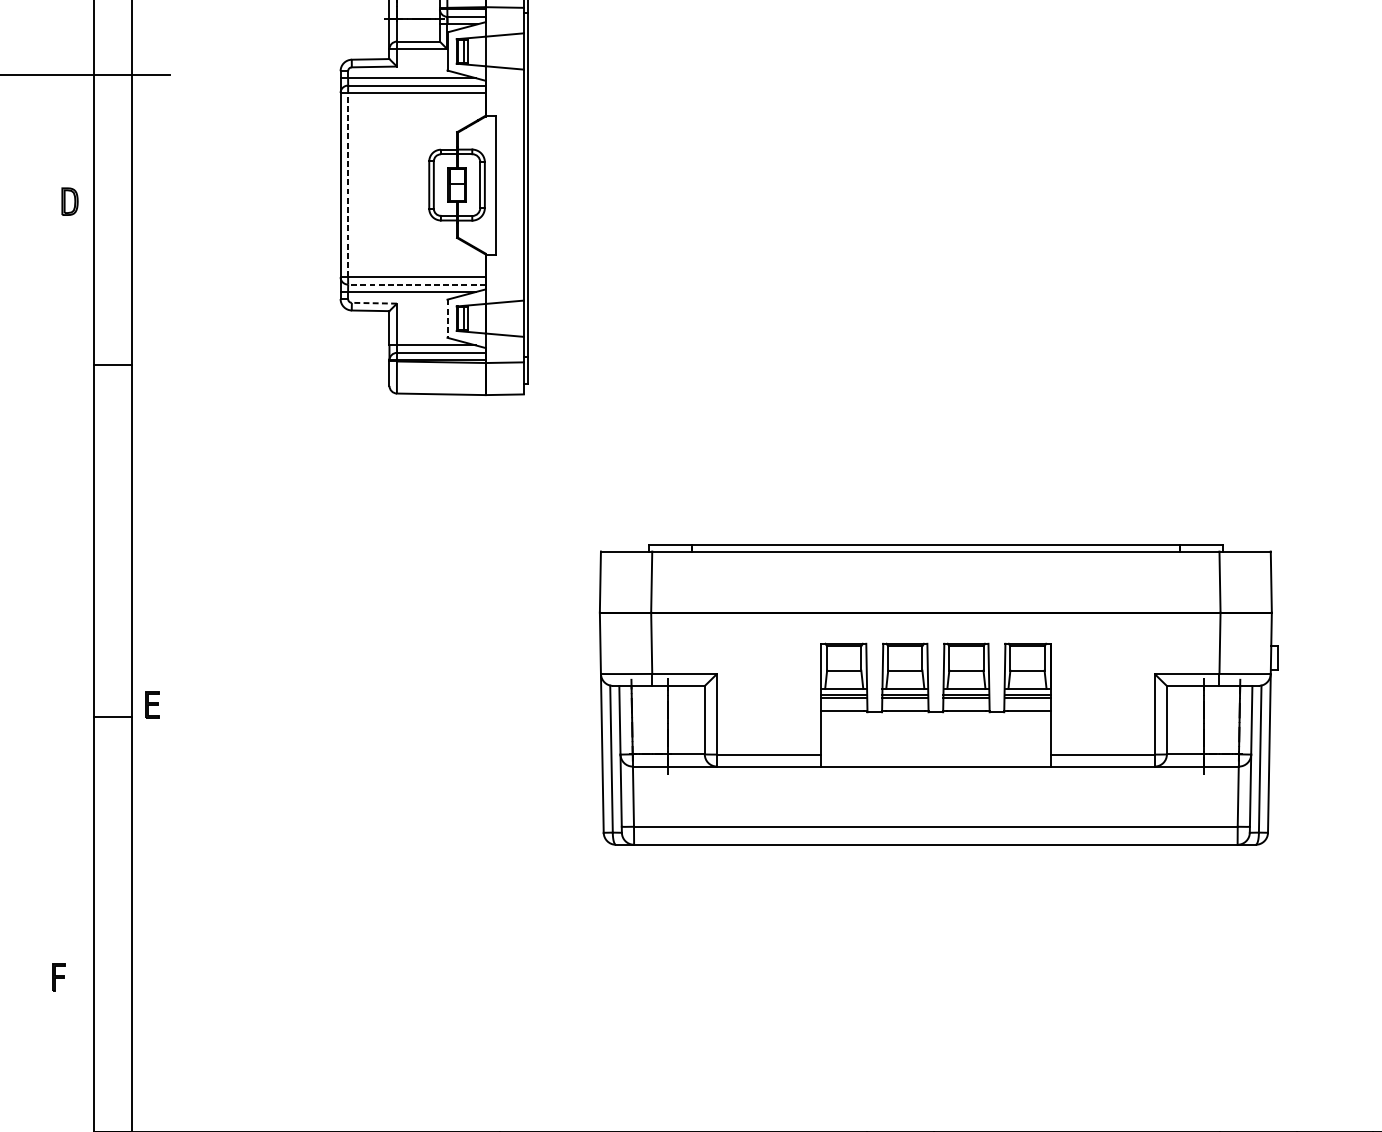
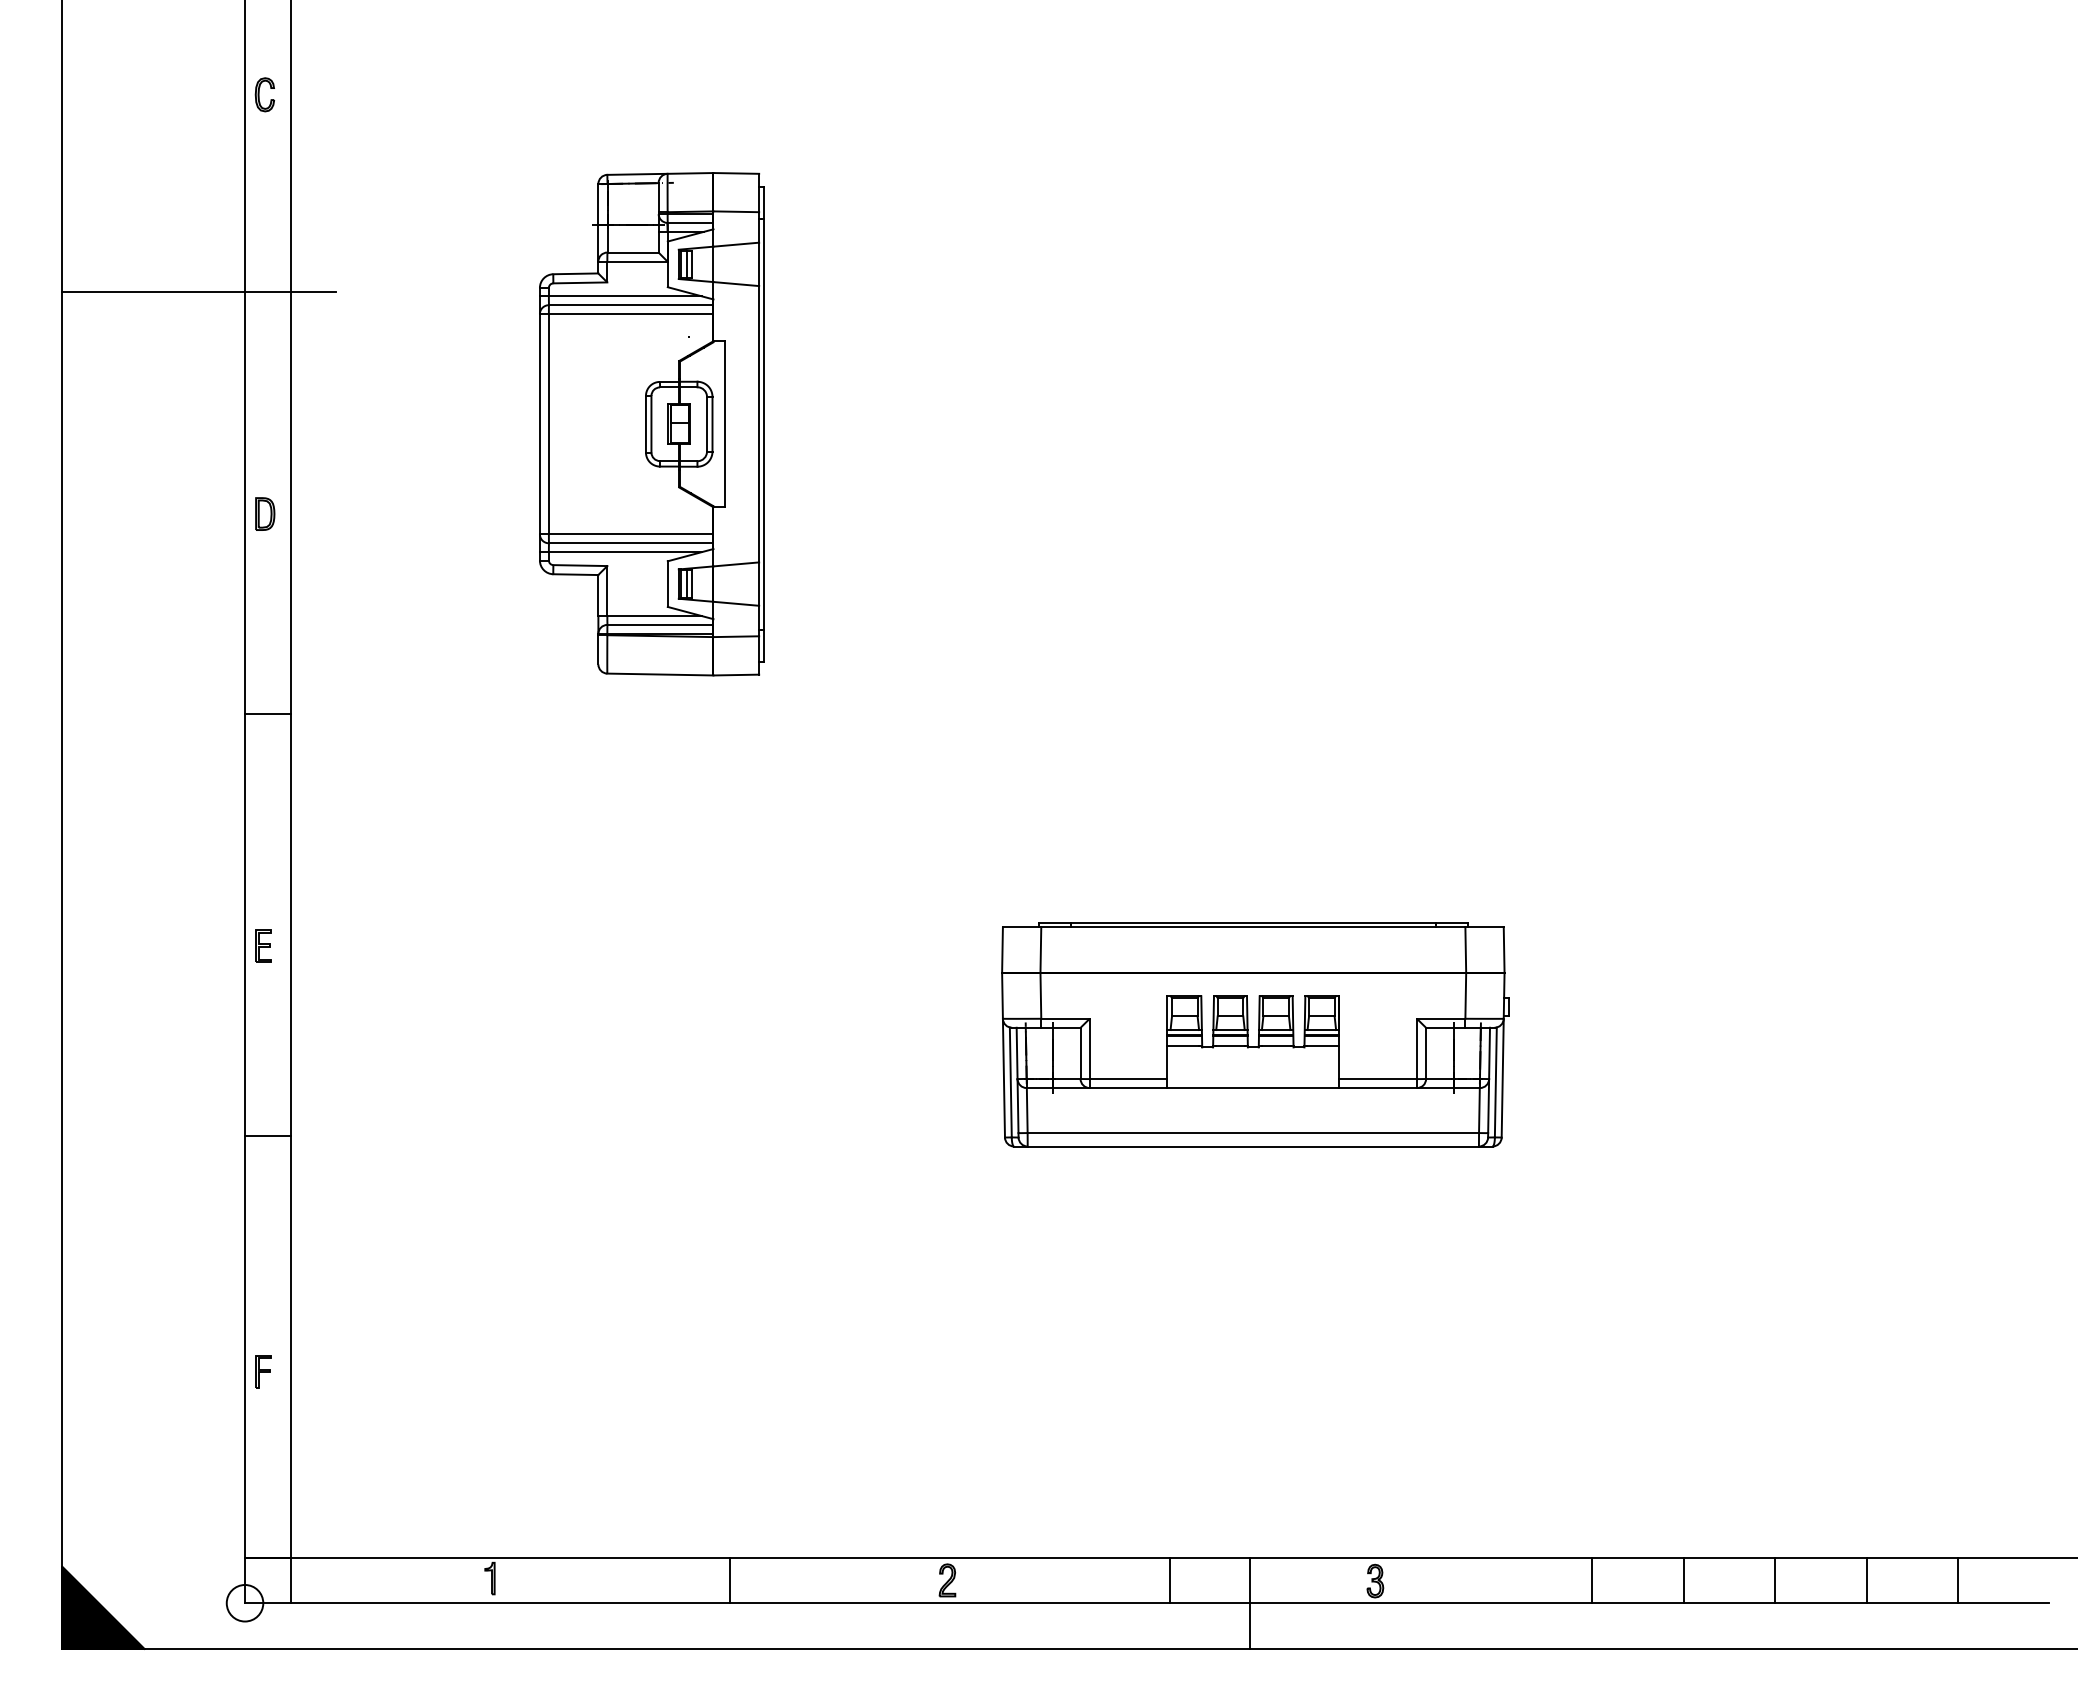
line: (347, 184) -> (548, 423), dashed -> solid
part: (70, 201) -> (265, 513), moved
line: (416, 284) -> (630, 543), dashed -> solid
line: (374, 303) -> (580, 565), dashed -> solid
line: (447, 319) -> (667, 584), dashed -> solid
line: (112, 365) -> (267, 714), moved
part: (938, 695) -> (1255, 1034), size x0.62
part: (152, 704) -> (263, 945), moved
line: (112, 716) -> (267, 1135), moved
part: (58, 976) -> (263, 1371), moved

